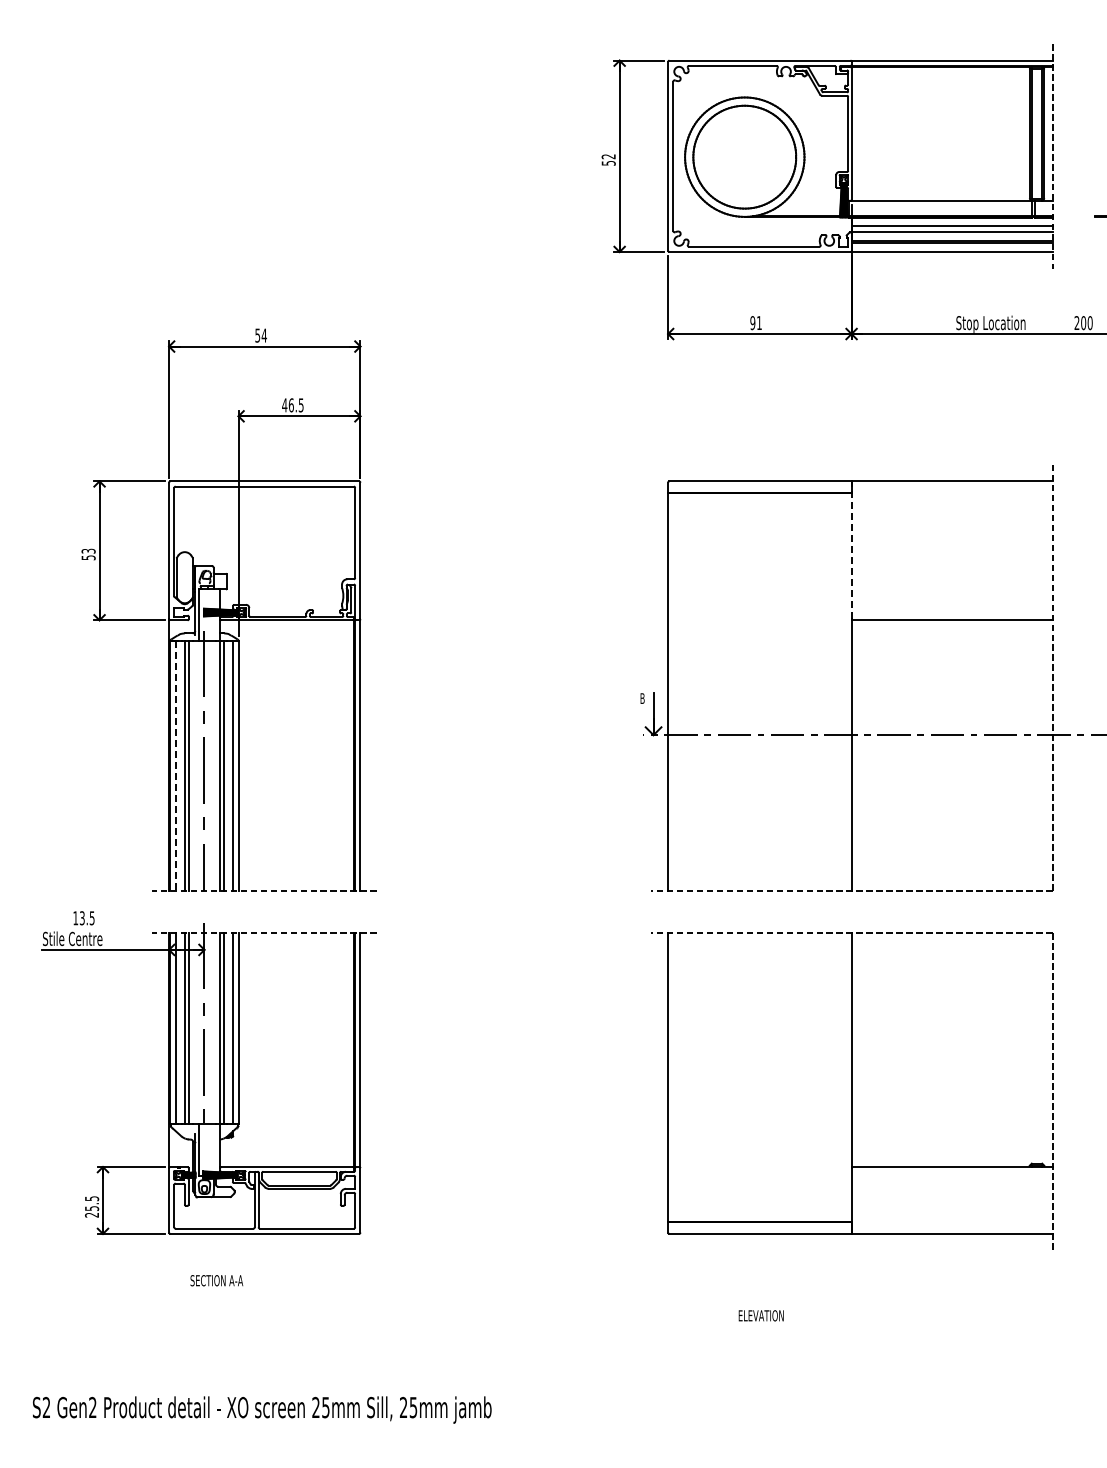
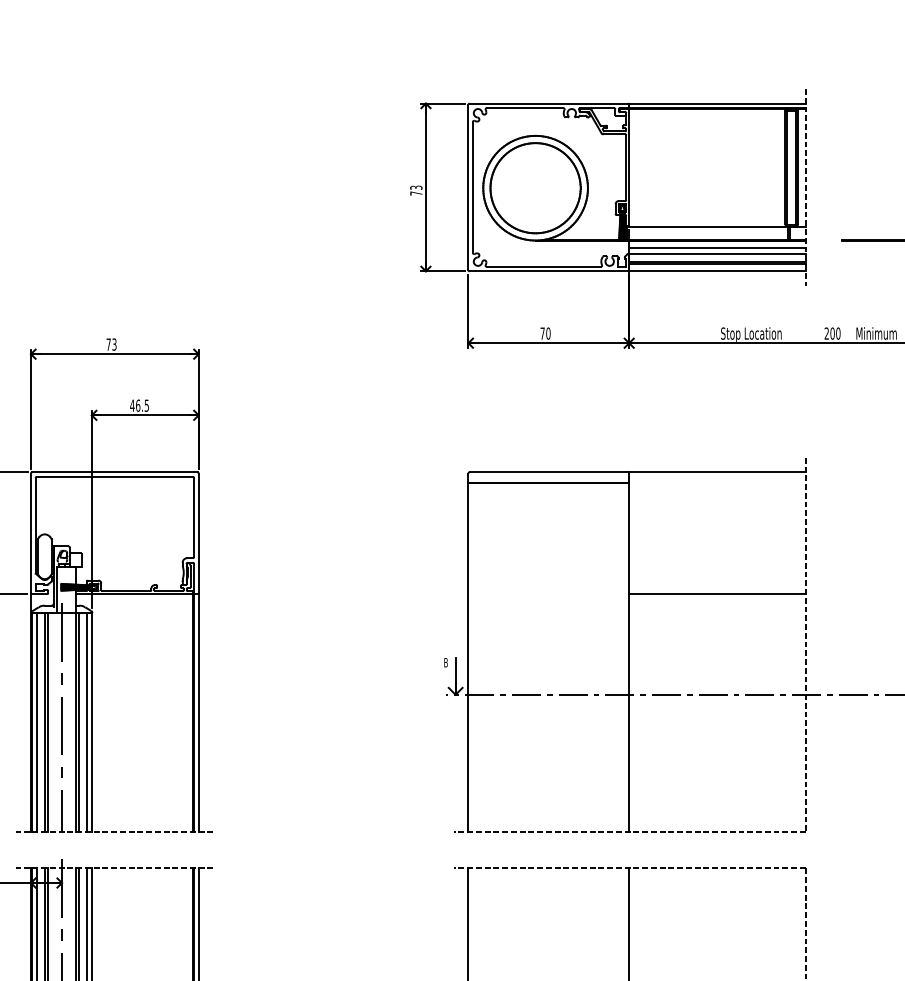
text: (608, 159) -> (416, 190), 52 -> 73
text: (755, 323) -> (544, 333), 91 -> 70
text: (261, 335) -> (111, 344), 54 -> 73
line: (851, 550) -> (629, 532), dashed -> solid
line: (176, 766) -> (37, 722), dashed -> solid

